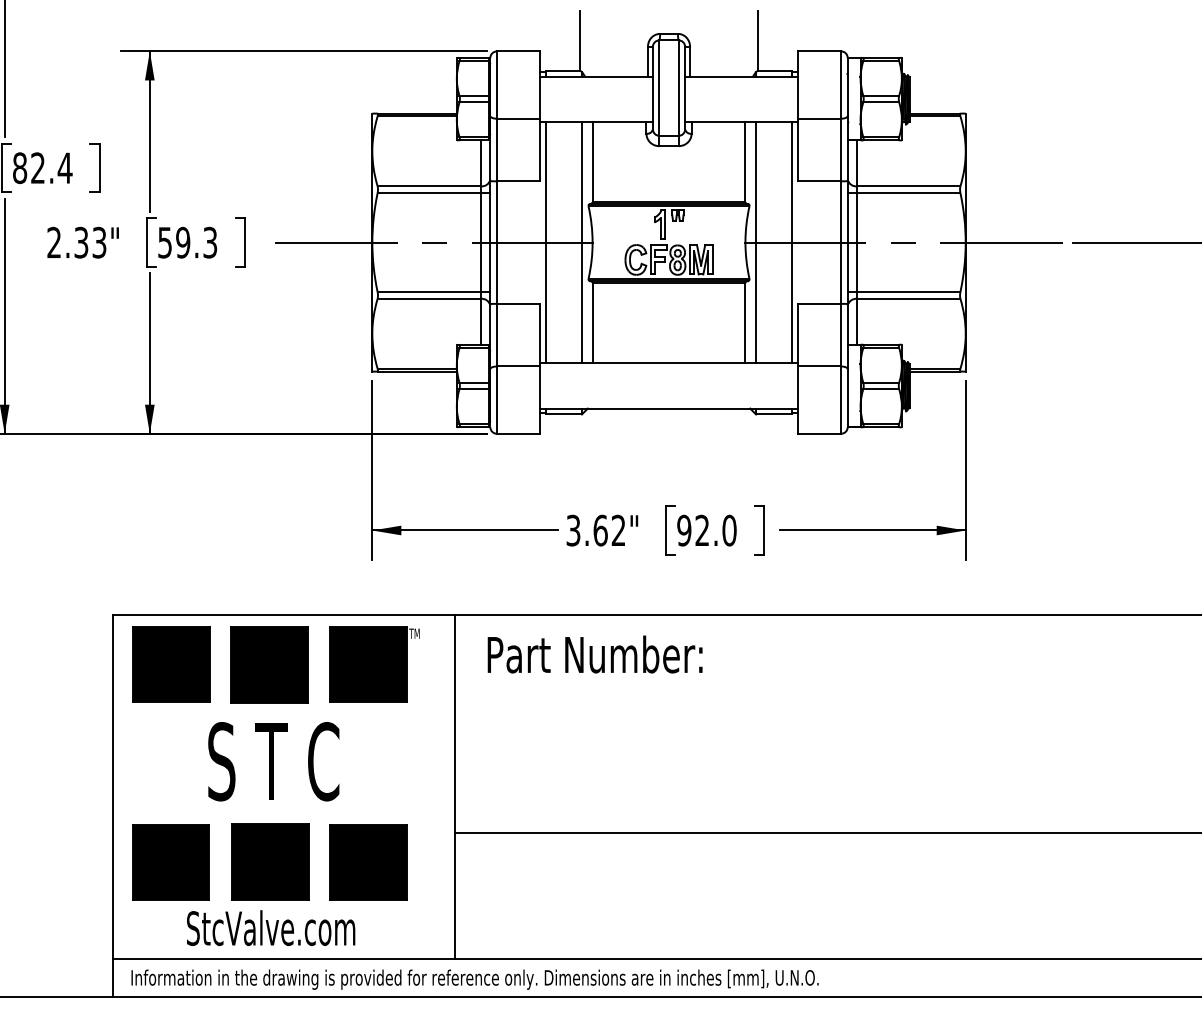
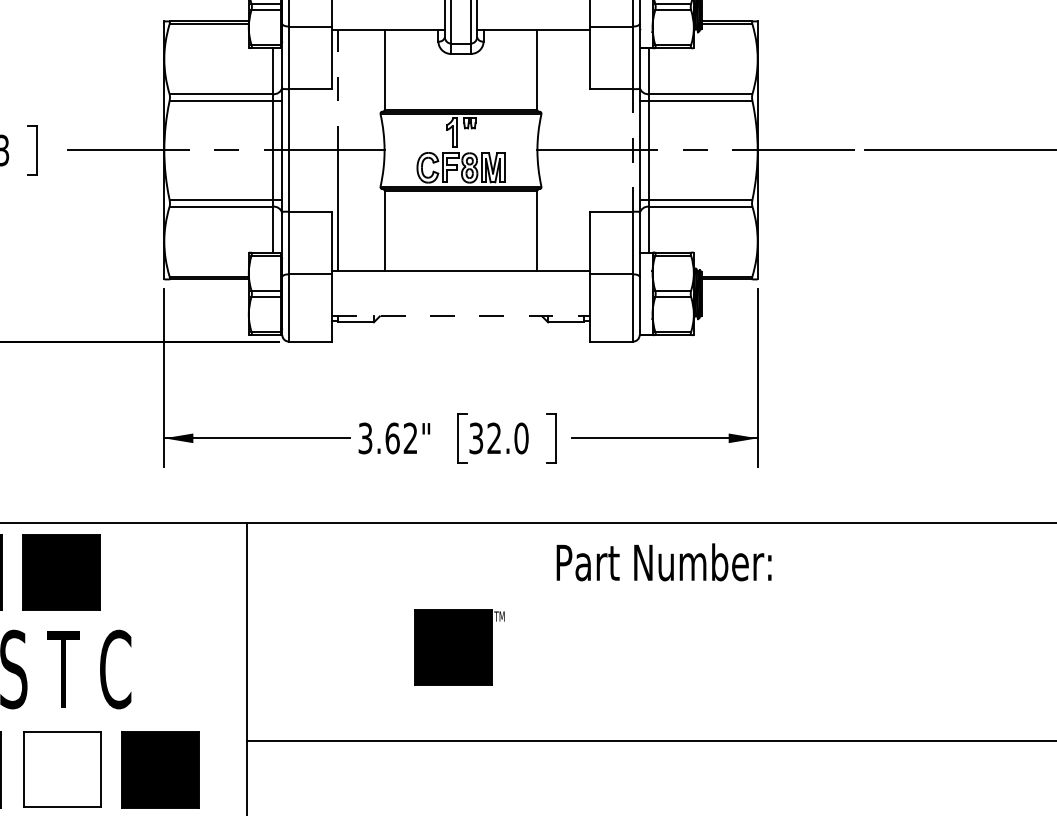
line: (546, 181) -> (338, 89), solid -> dashed
line: (581, 242) -> (373, 150), removed
line: (756, 242) -> (548, 150), removed
line: (791, 242) -> (583, 150), removed
line: (841, 242) -> (633, 150), solid -> dashed
line: (669, 408) -> (461, 316), solid -> dashed
text: (684, 530) -> (476, 438), 92.0 -> 32.0
text: (594, 654) -> (663, 562), moved
part: (374, 664) -> (459, 647), moved
fill: (269, 861) -> (61, 769), removed

